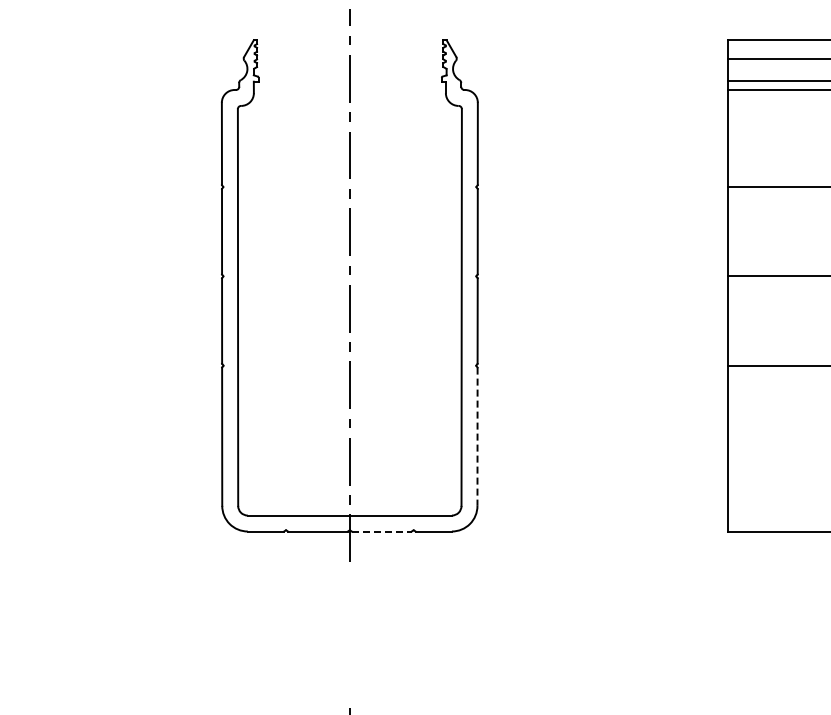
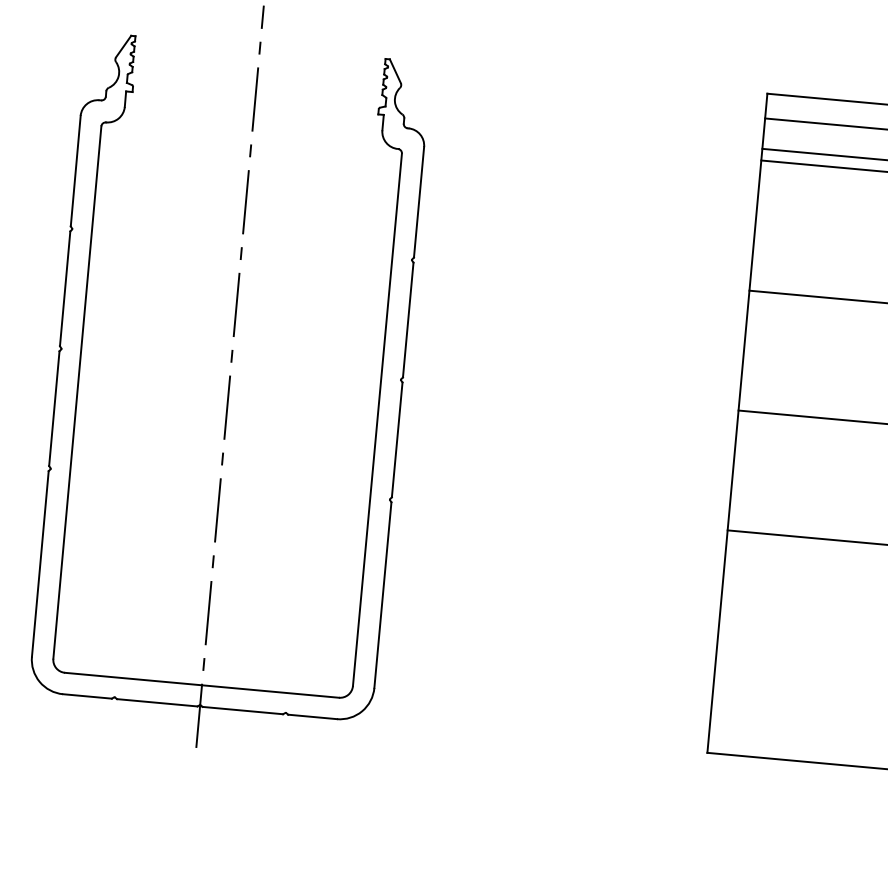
line: (477, 437) -> (382, 596), dashed -> solid
line: (381, 531) -> (242, 710), dashed -> solid

